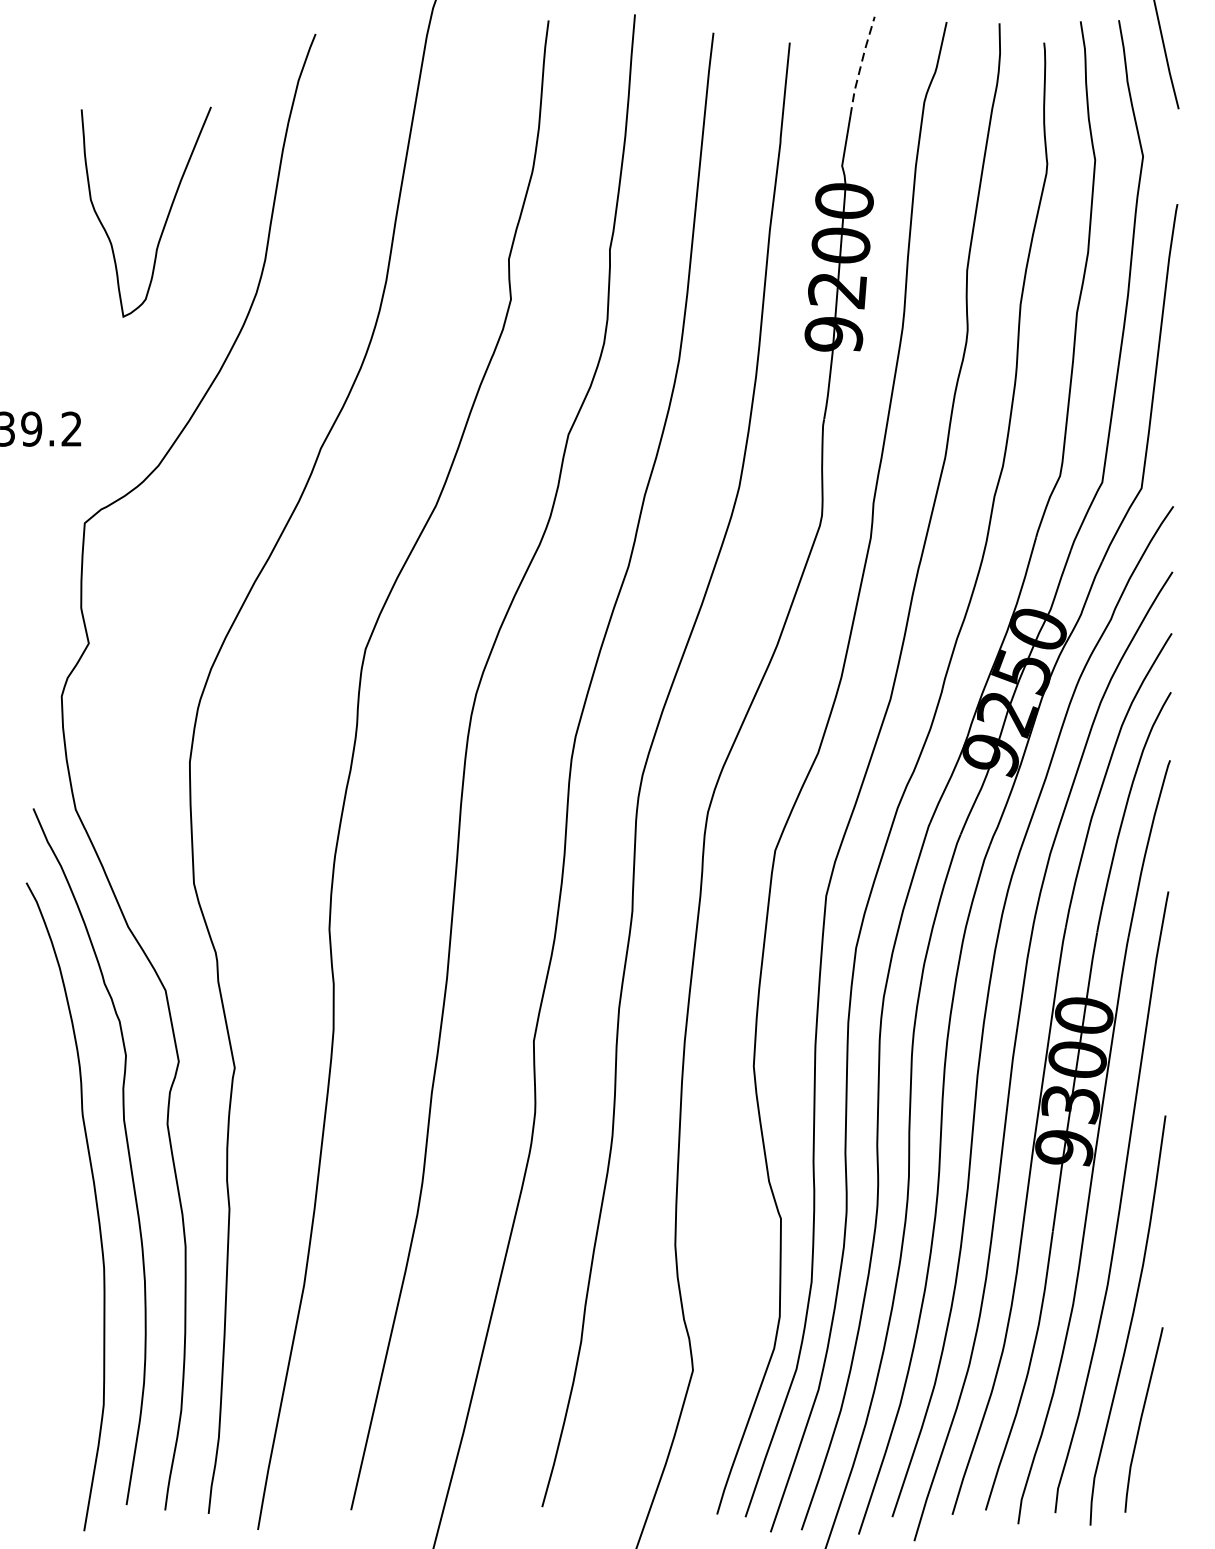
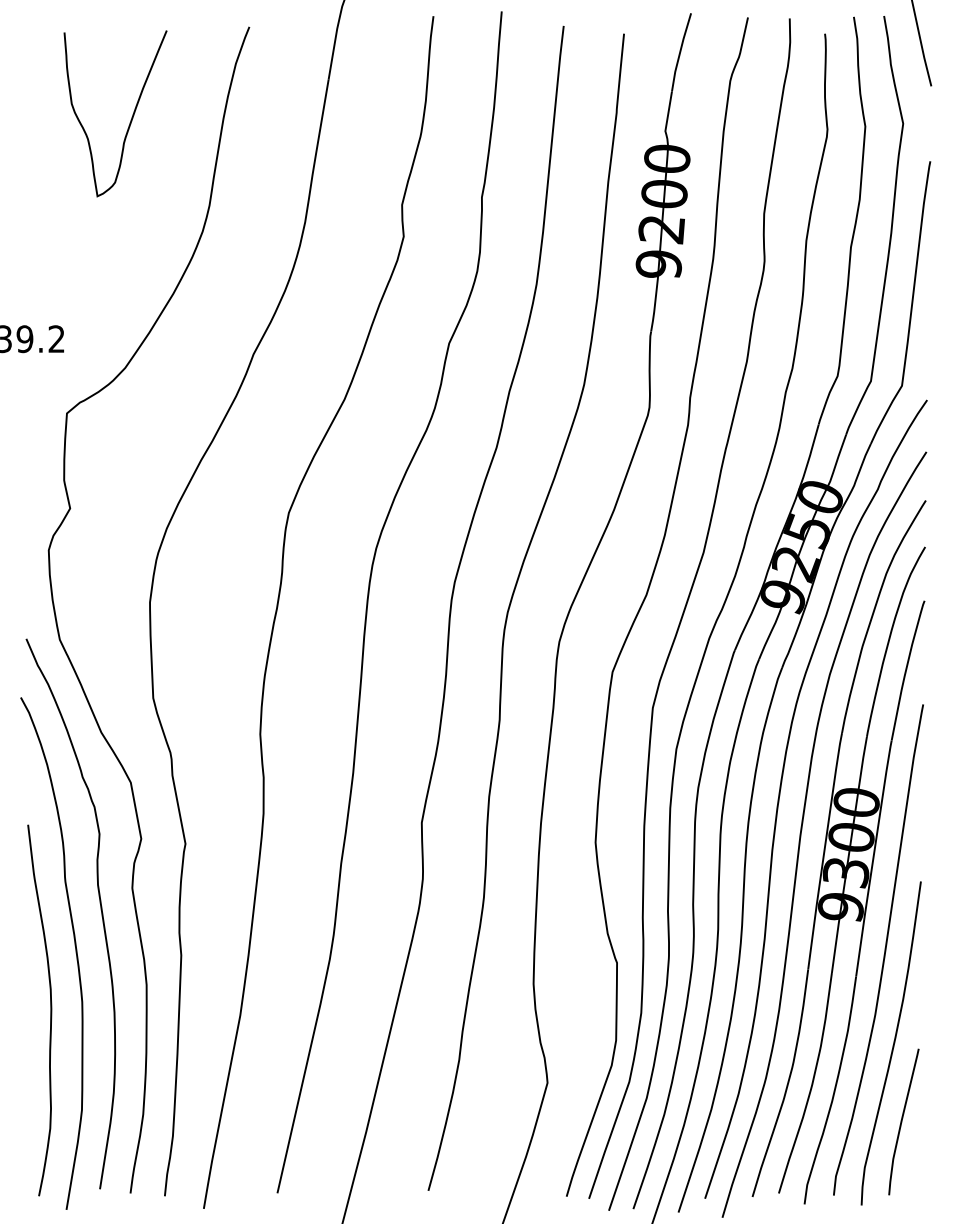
line: (861, 66) -> (680, 52), dashed -> solid
curve: (166, 217) -> (131, 117), moved
curve: (63, 1278) -> (50, 1010), added

